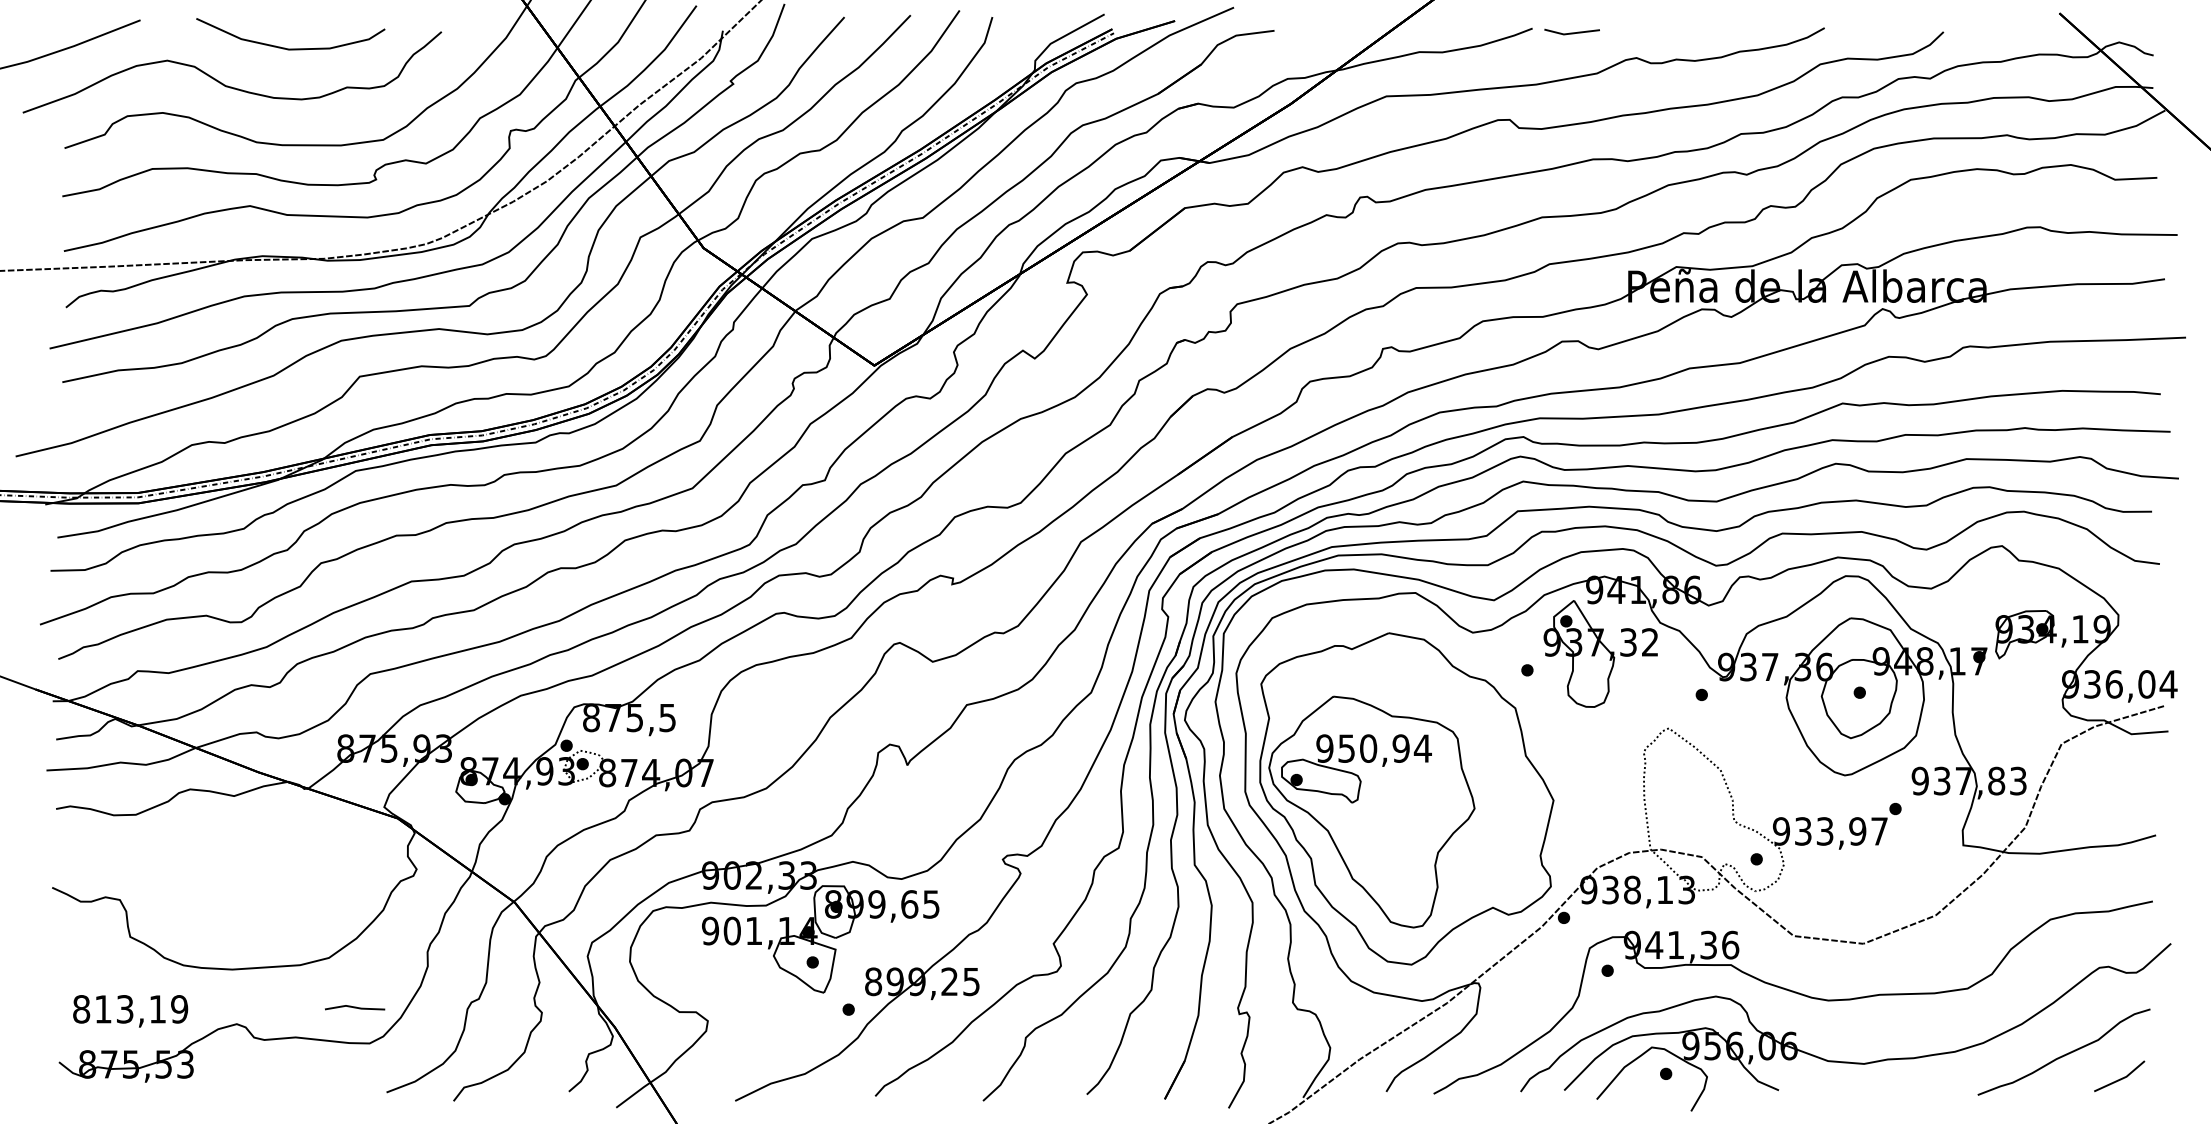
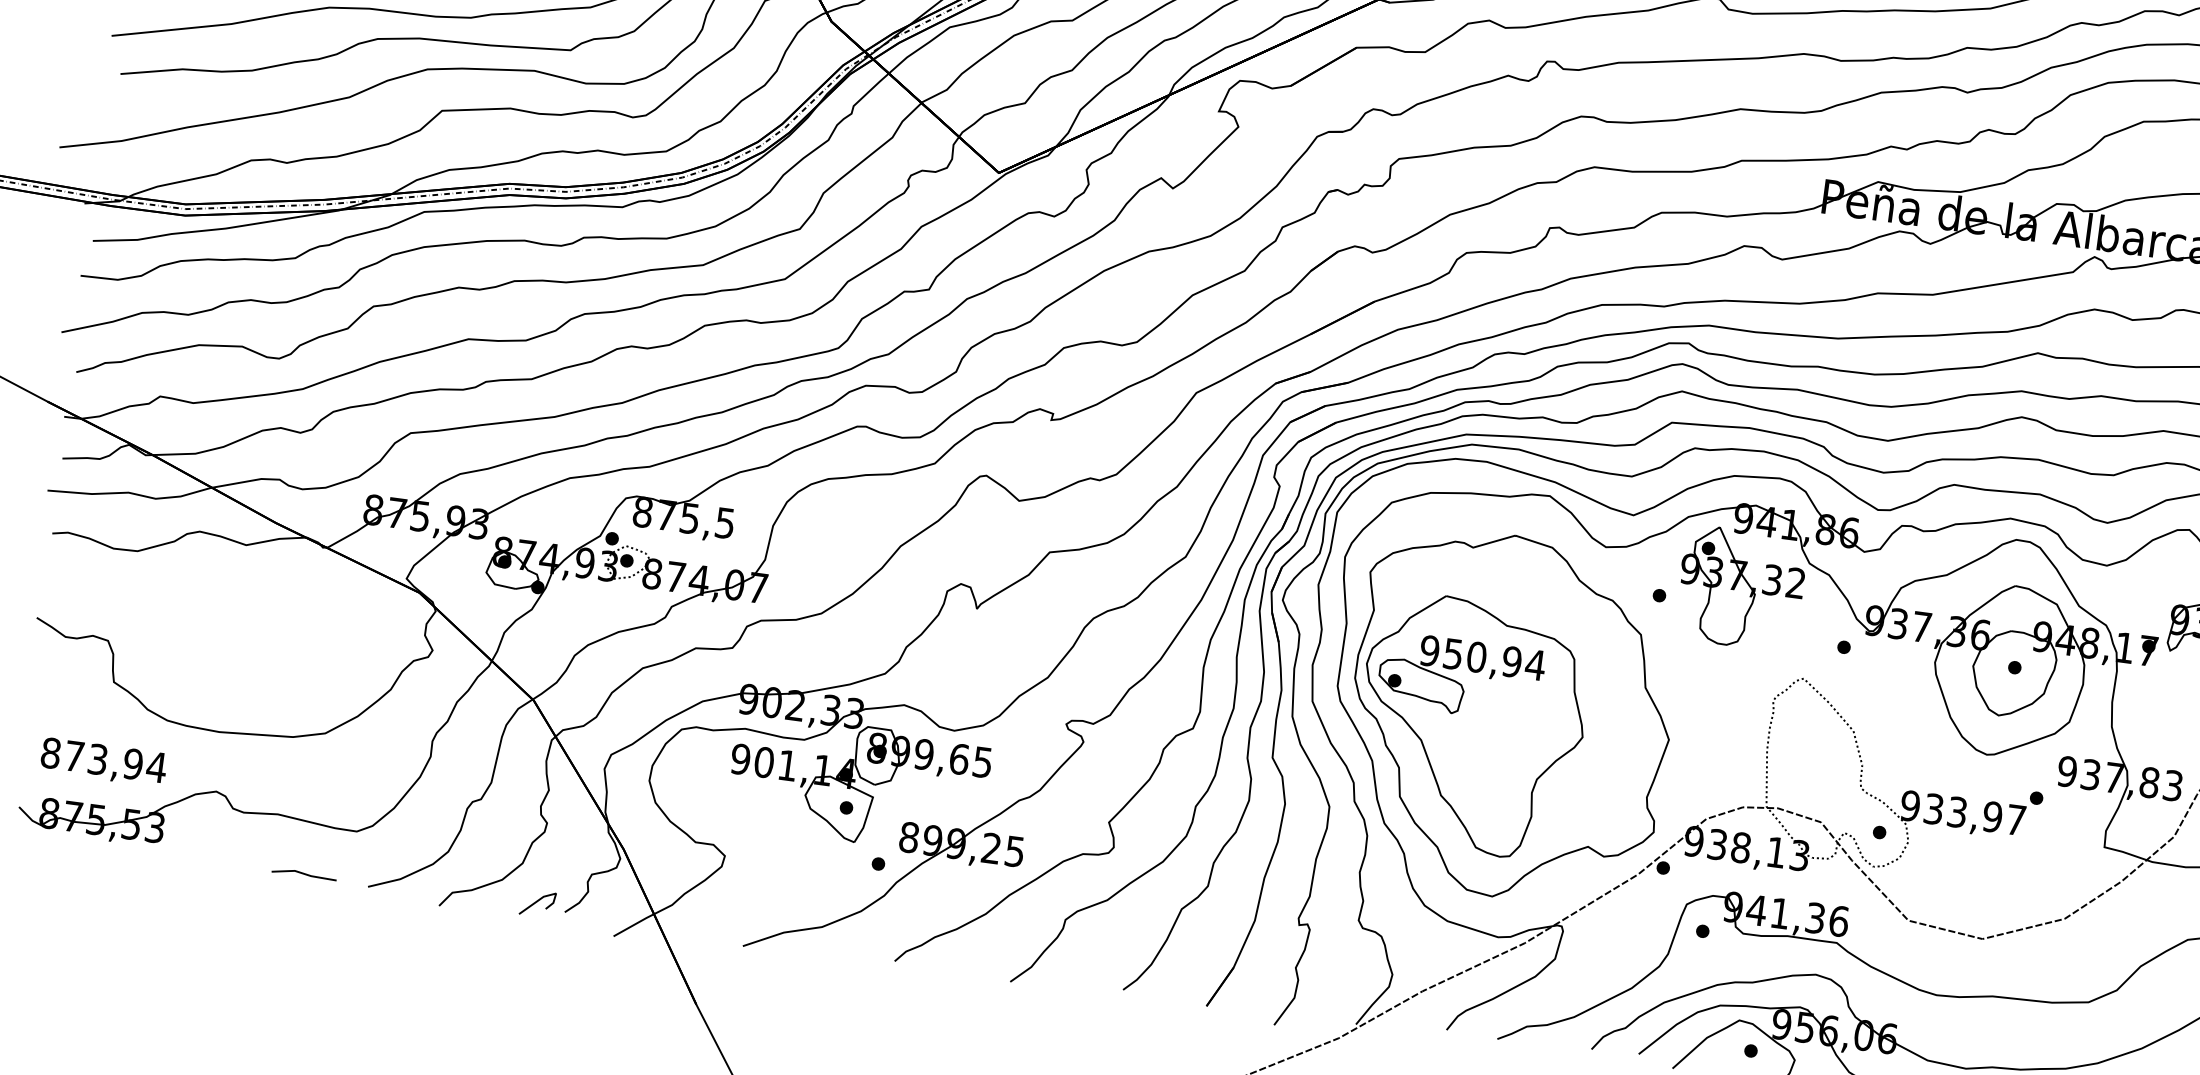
line: (355, 1007) -> (304, 874), moved
text: (141, 1009) -> (115, 762), 813,19 -> 873,94
line: (542, 1086) -> (537, 902), added

